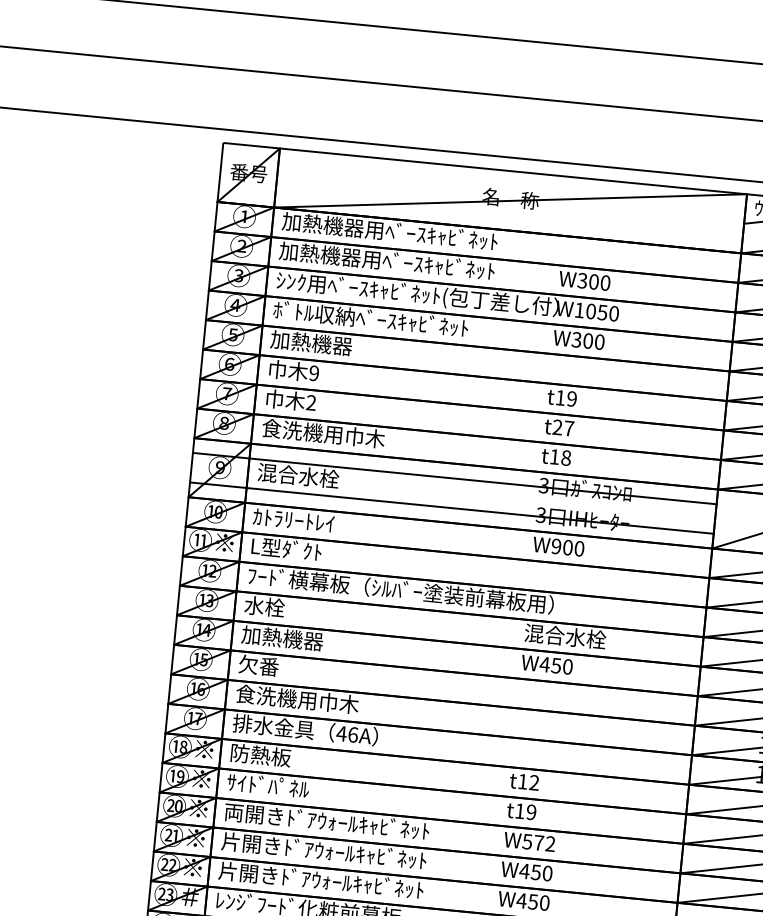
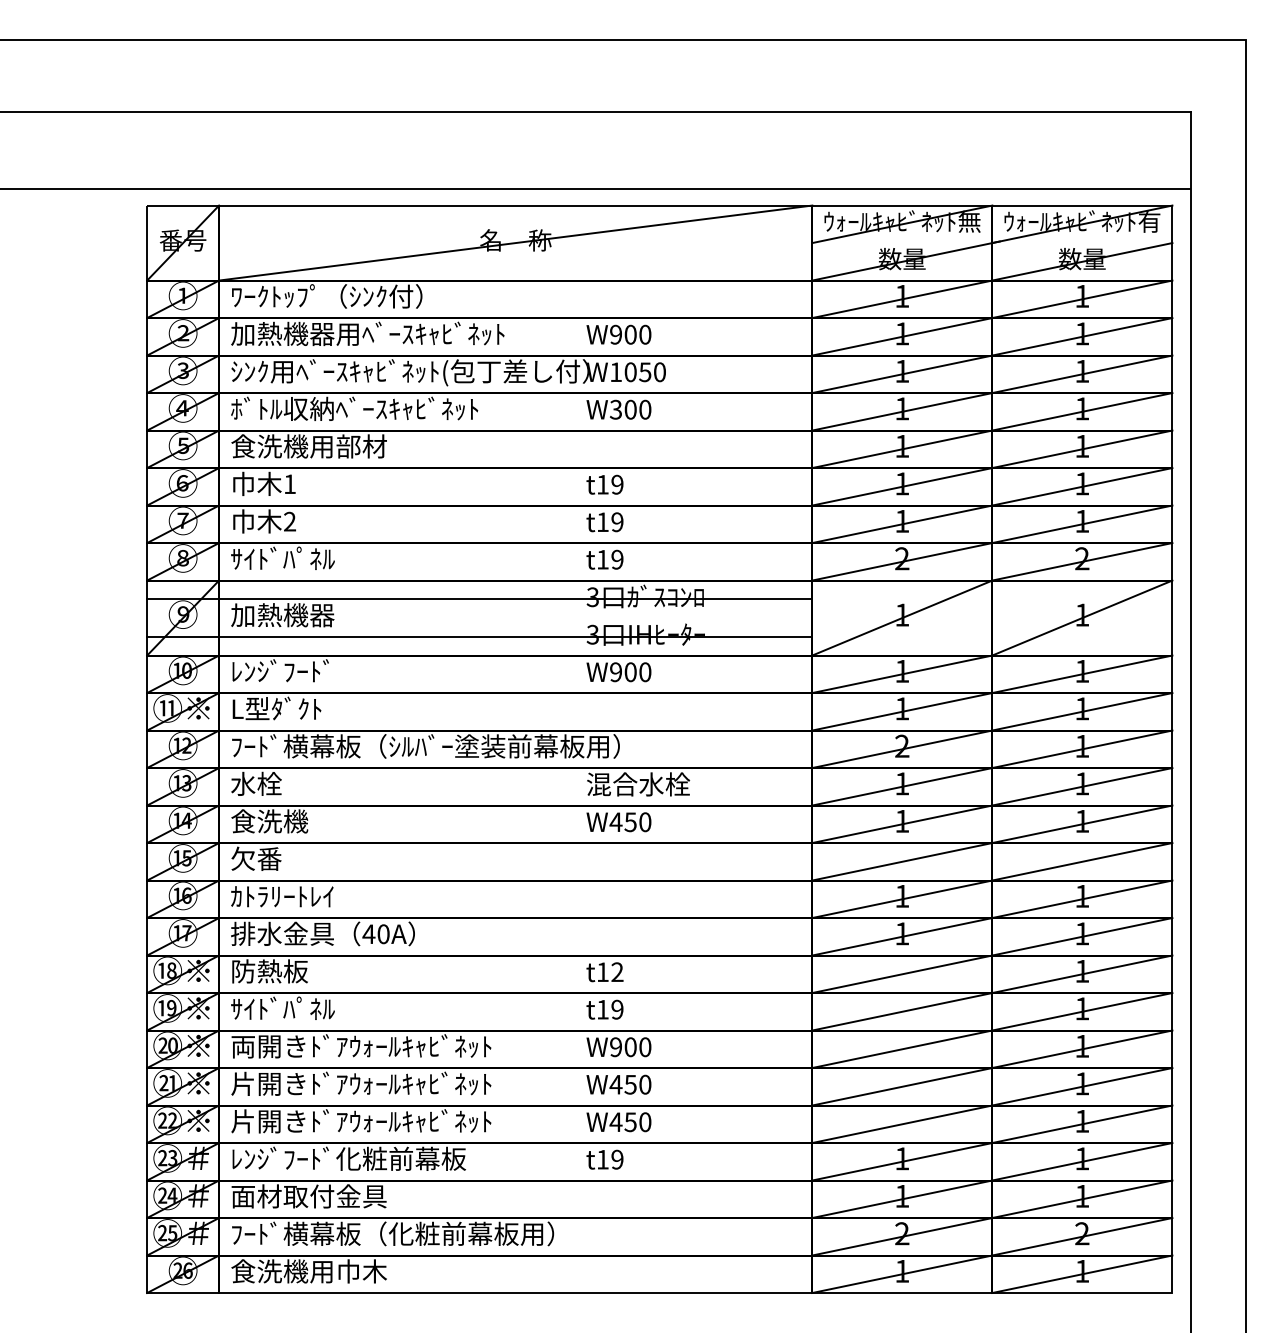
text: (389, 231) -> (367, 296), 加熱機器用ﾍﾞｰｽｷｬﾋﾞﾈｯﾄ -> ﾜｰｸﾄｯﾌﾟ（ｼﾝｸ付）
text: (582, 280) -> (615, 334), W300 -> W900
text: (331, 345) -> (308, 446), 加熱機器 -> 食洗機用部材
text: (313, 373) -> (289, 484), 9 -> 1
text: (562, 428) -> (609, 522), t27 -> t19
text: (323, 433) -> (308, 558), 食洗機用巾木 -> ｻｲﾄﾞﾊﾟﾈﾙ
text: (566, 457) -> (617, 559), t18 -> t19
text: (298, 476) -> (282, 615), 混合水栓 -> 加熱機器
text: (293, 519) -> (282, 670), ｶﾄﾗﾘｰﾄﾚｲ -> ﾚﾝｼﾞﾌｰﾄﾞ
text: (282, 638) -> (282, 821), 加熱機器 -> 食洗機
text: (296, 699) -> (308, 896), 食洗機用巾木 -> ｶﾄﾗﾘｰﾄﾚｲ
text: (353, 735) -> (383, 934), 46A -> 40A
text: (538, 843) -> (630, 1047), W572 -> W900

